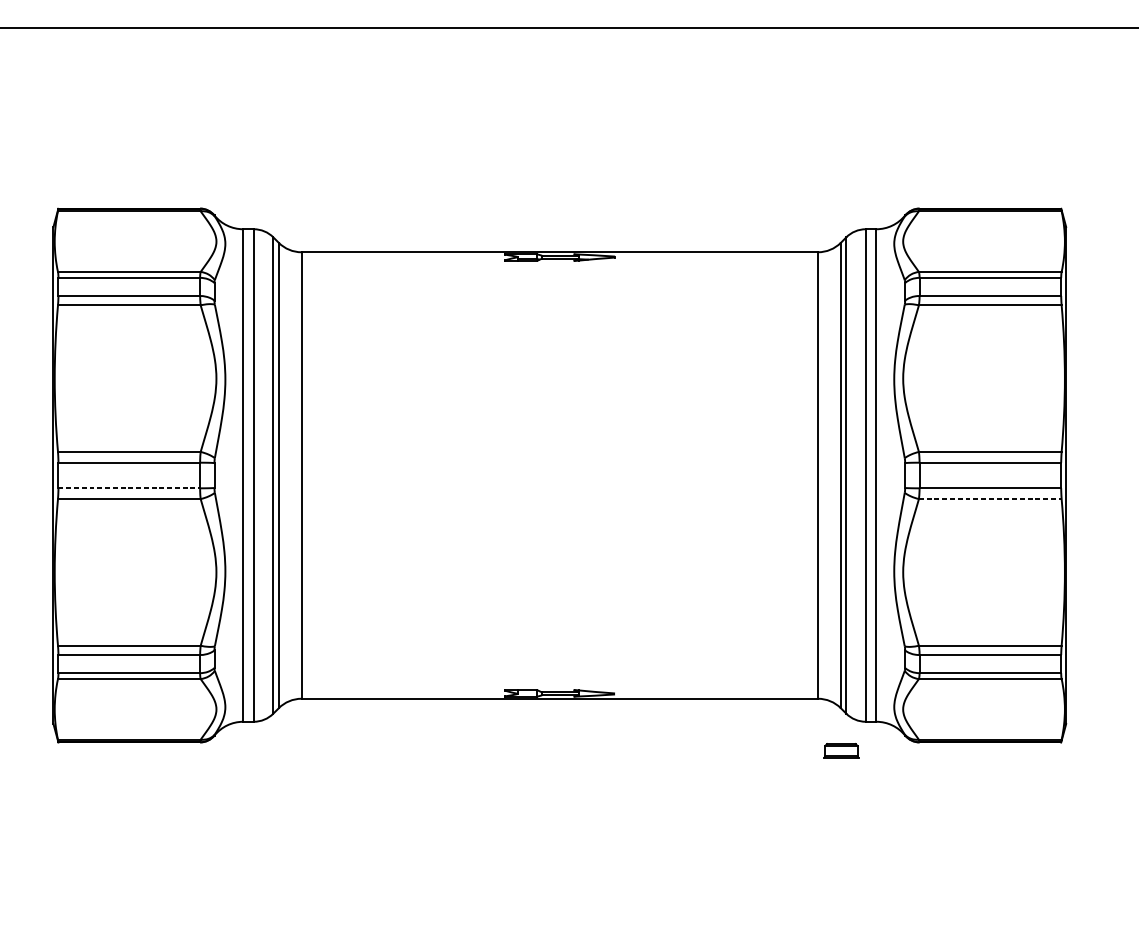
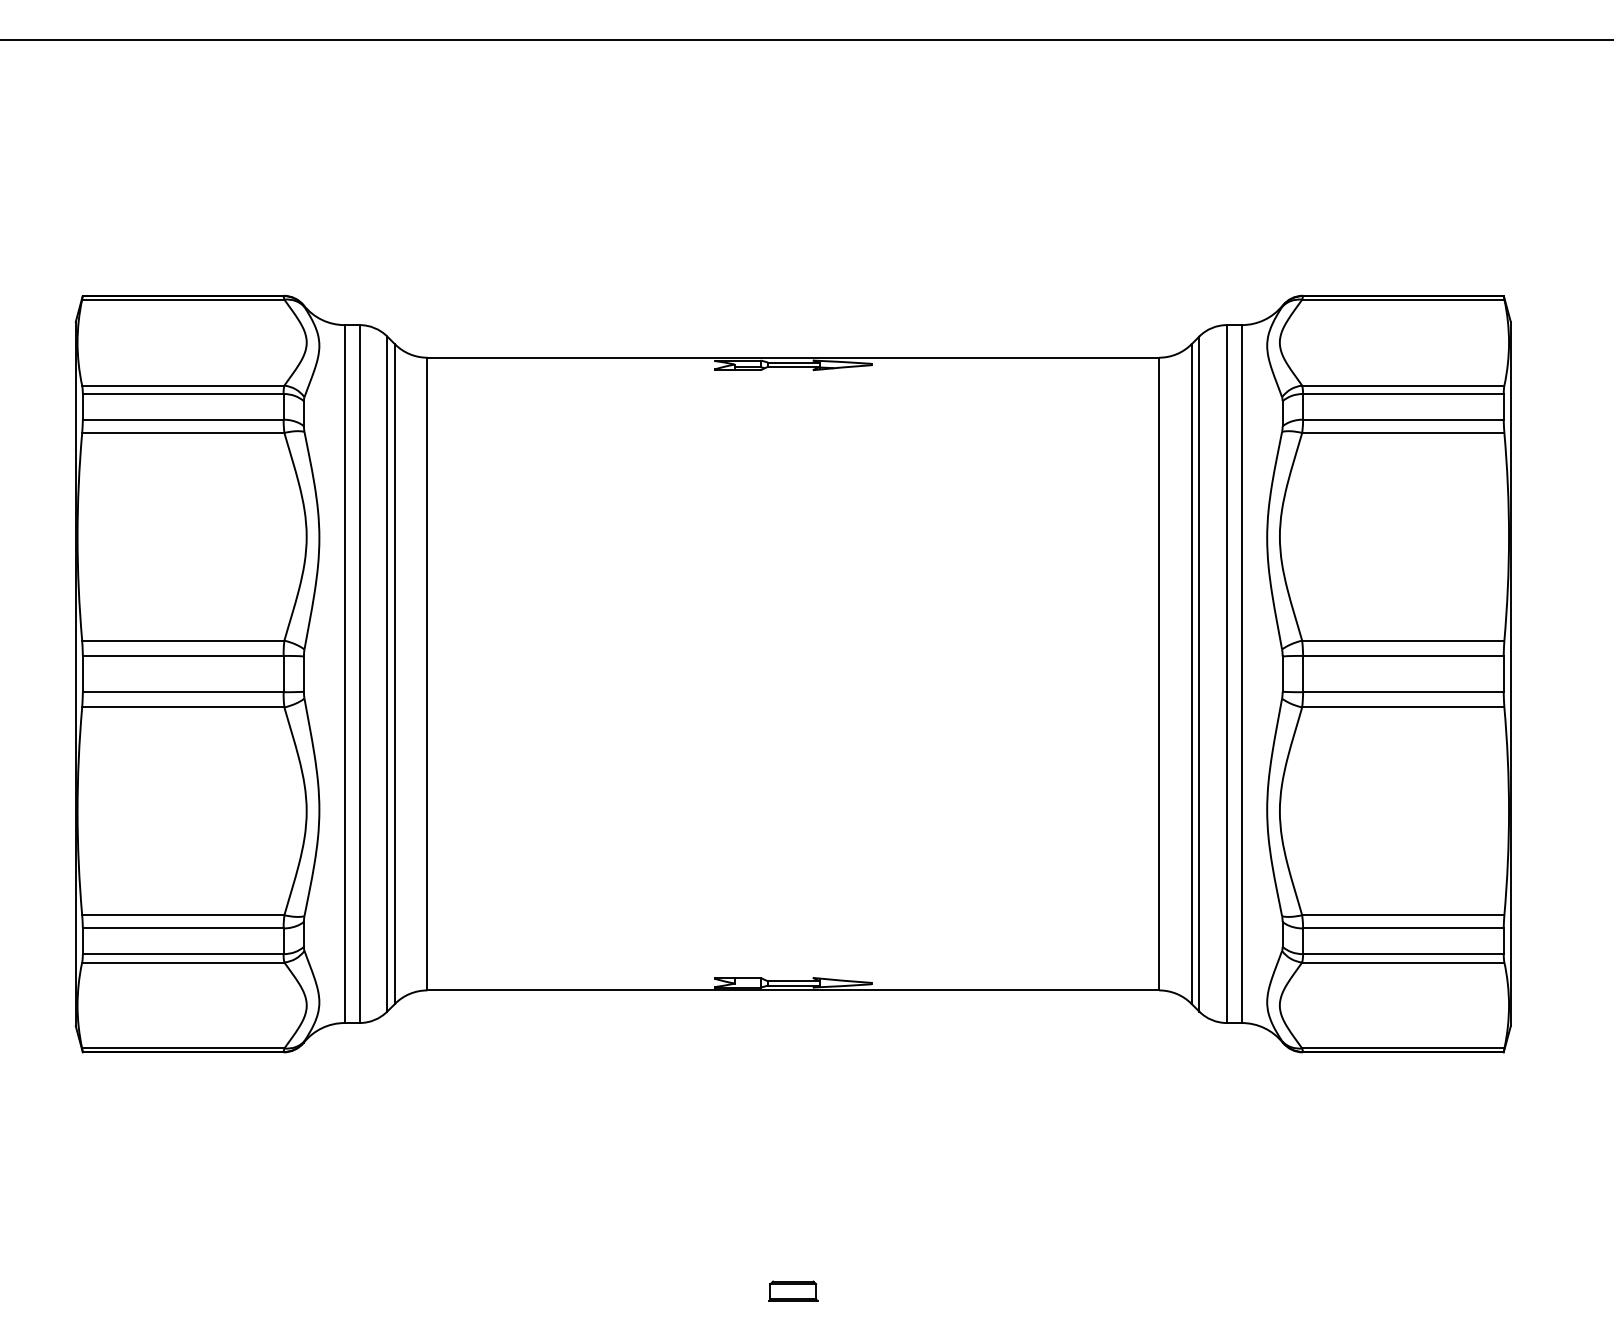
line: (129, 488) -> (183, 692), dashed -> solid
line: (990, 499) -> (1403, 707), dashed -> solid
part: (841, 750) -> (793, 1290), moved

